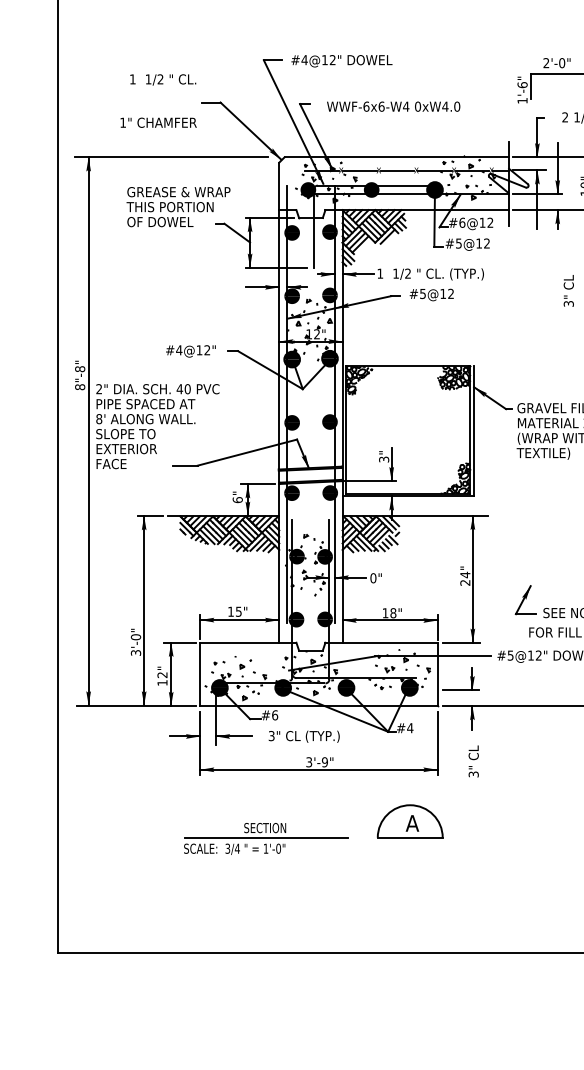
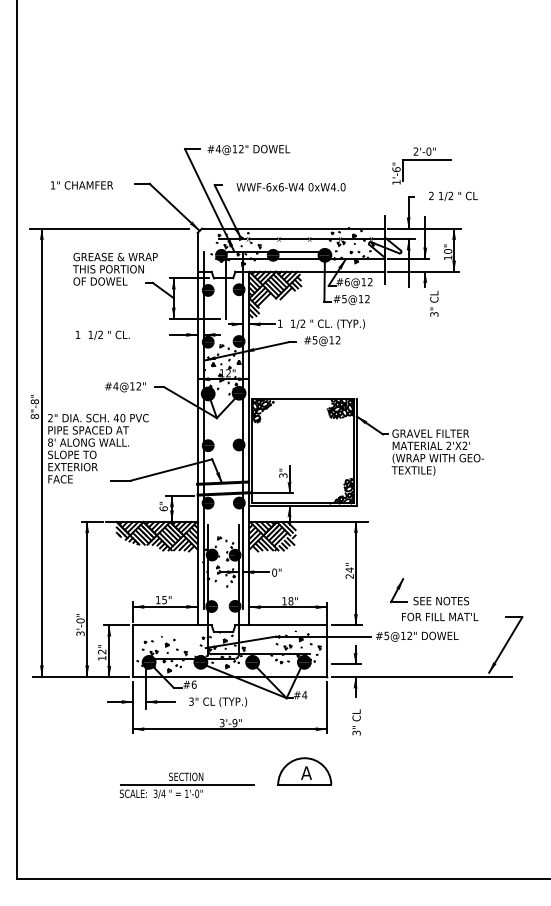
text: (162, 78) -> (102, 334), moved
text: (159, 122) -> (82, 185), moved
text: (569, 290) -> (434, 303), moved

